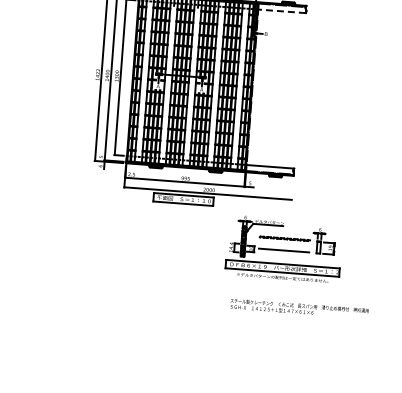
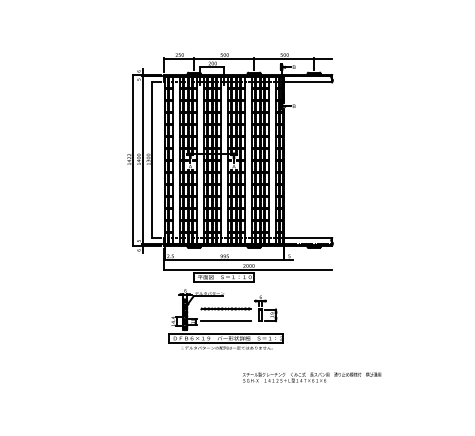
line: (281, 11) -> (307, 82), dashed -> solid
part: (283, 249) -> (225, 319), moved
text: (300, 308) -> (312, 377), moved

